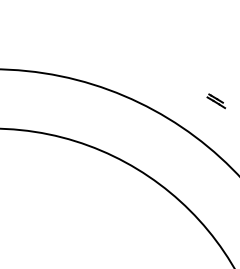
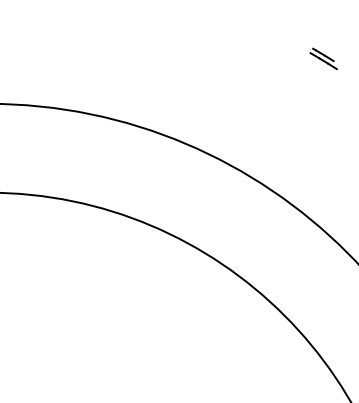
part: (216, 101) -> (323, 59), moved

